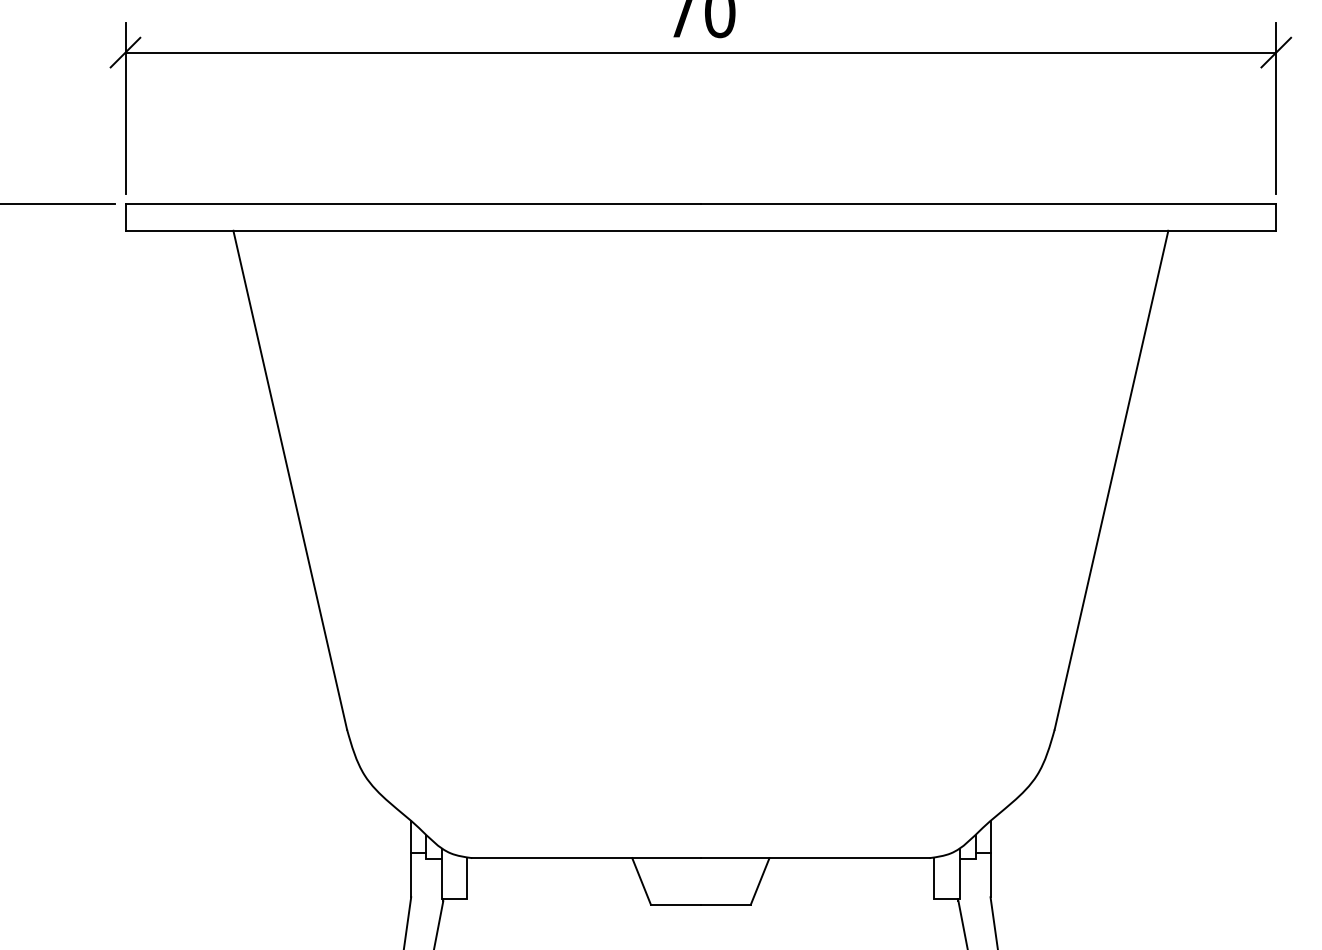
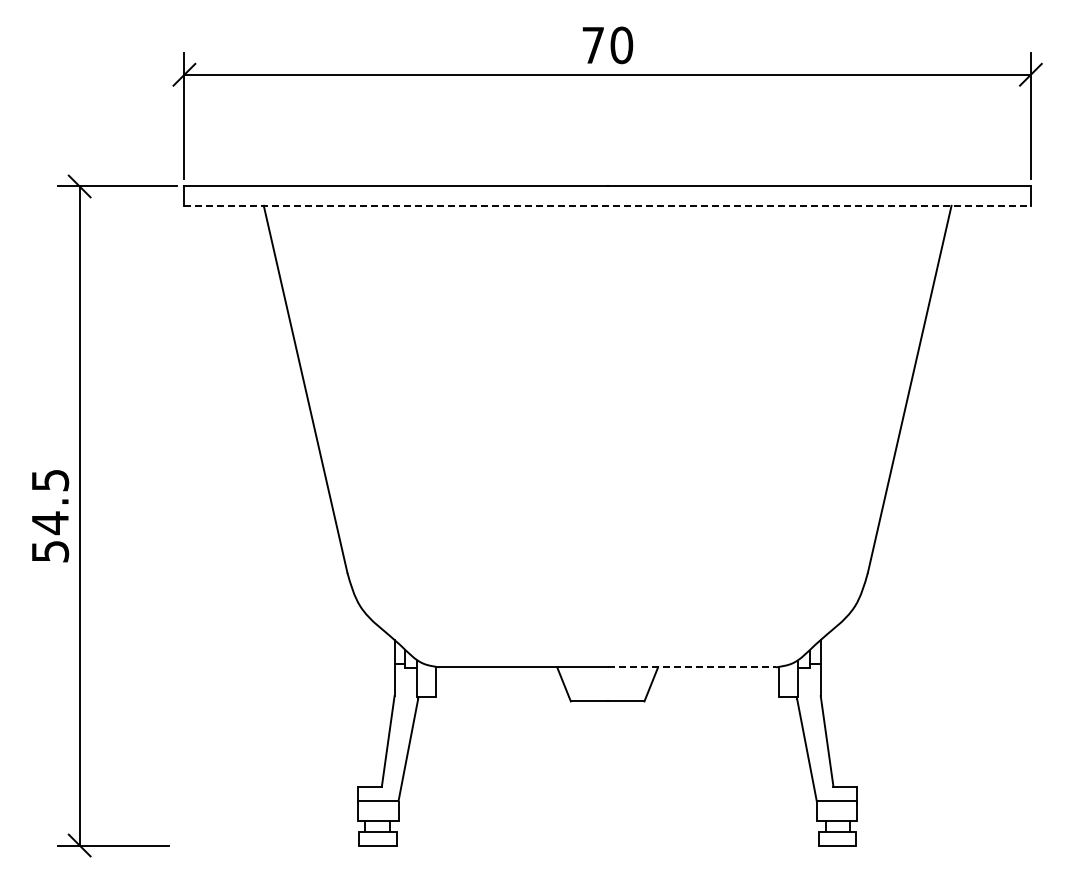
line: (702, 230) -> (608, 205), solid -> dashed
line: (816, 858) -> (692, 667), solid -> dashed

